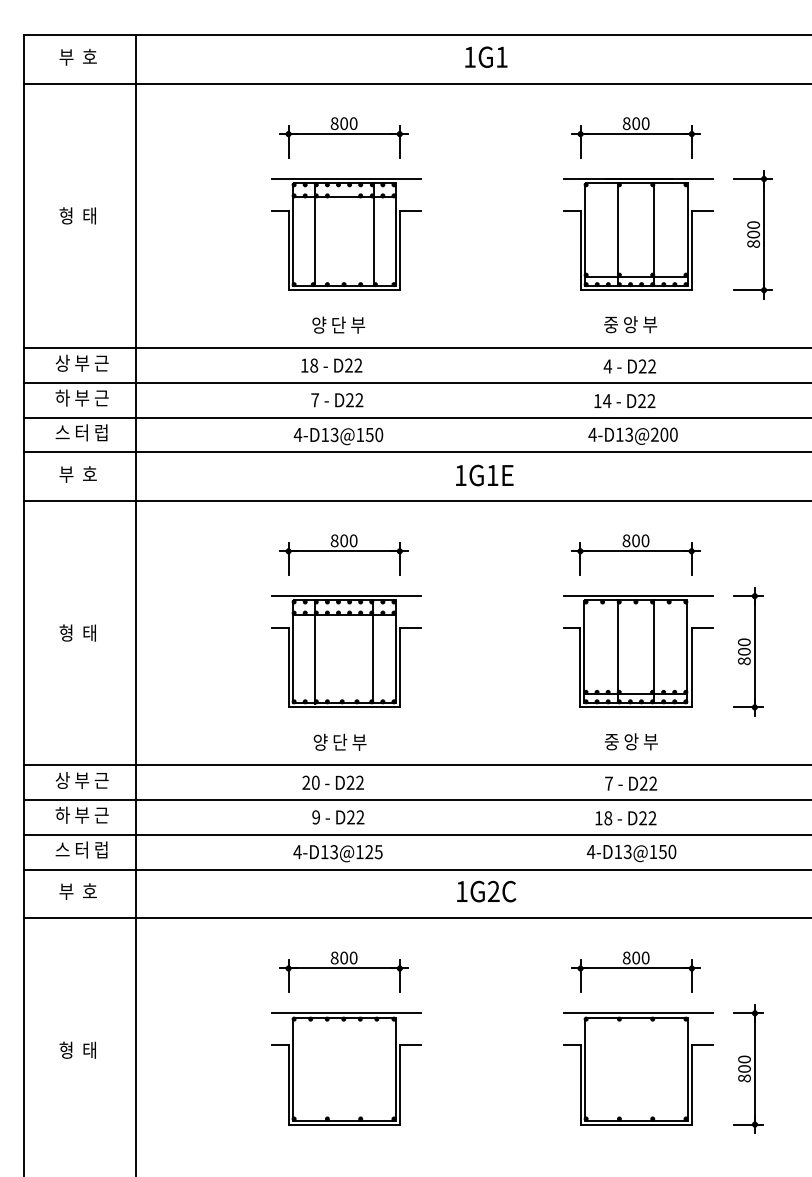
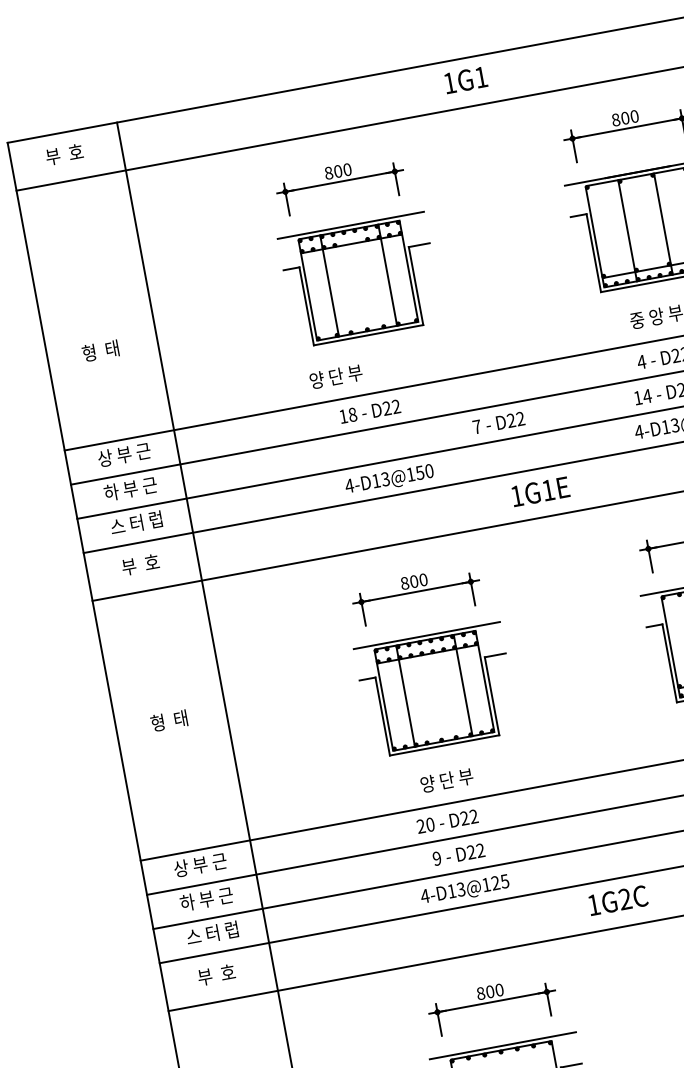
text: (77, 215) -> (100, 350), moved
text: (338, 324) -> (335, 376), moved
text: (337, 400) -> (499, 423), moved

